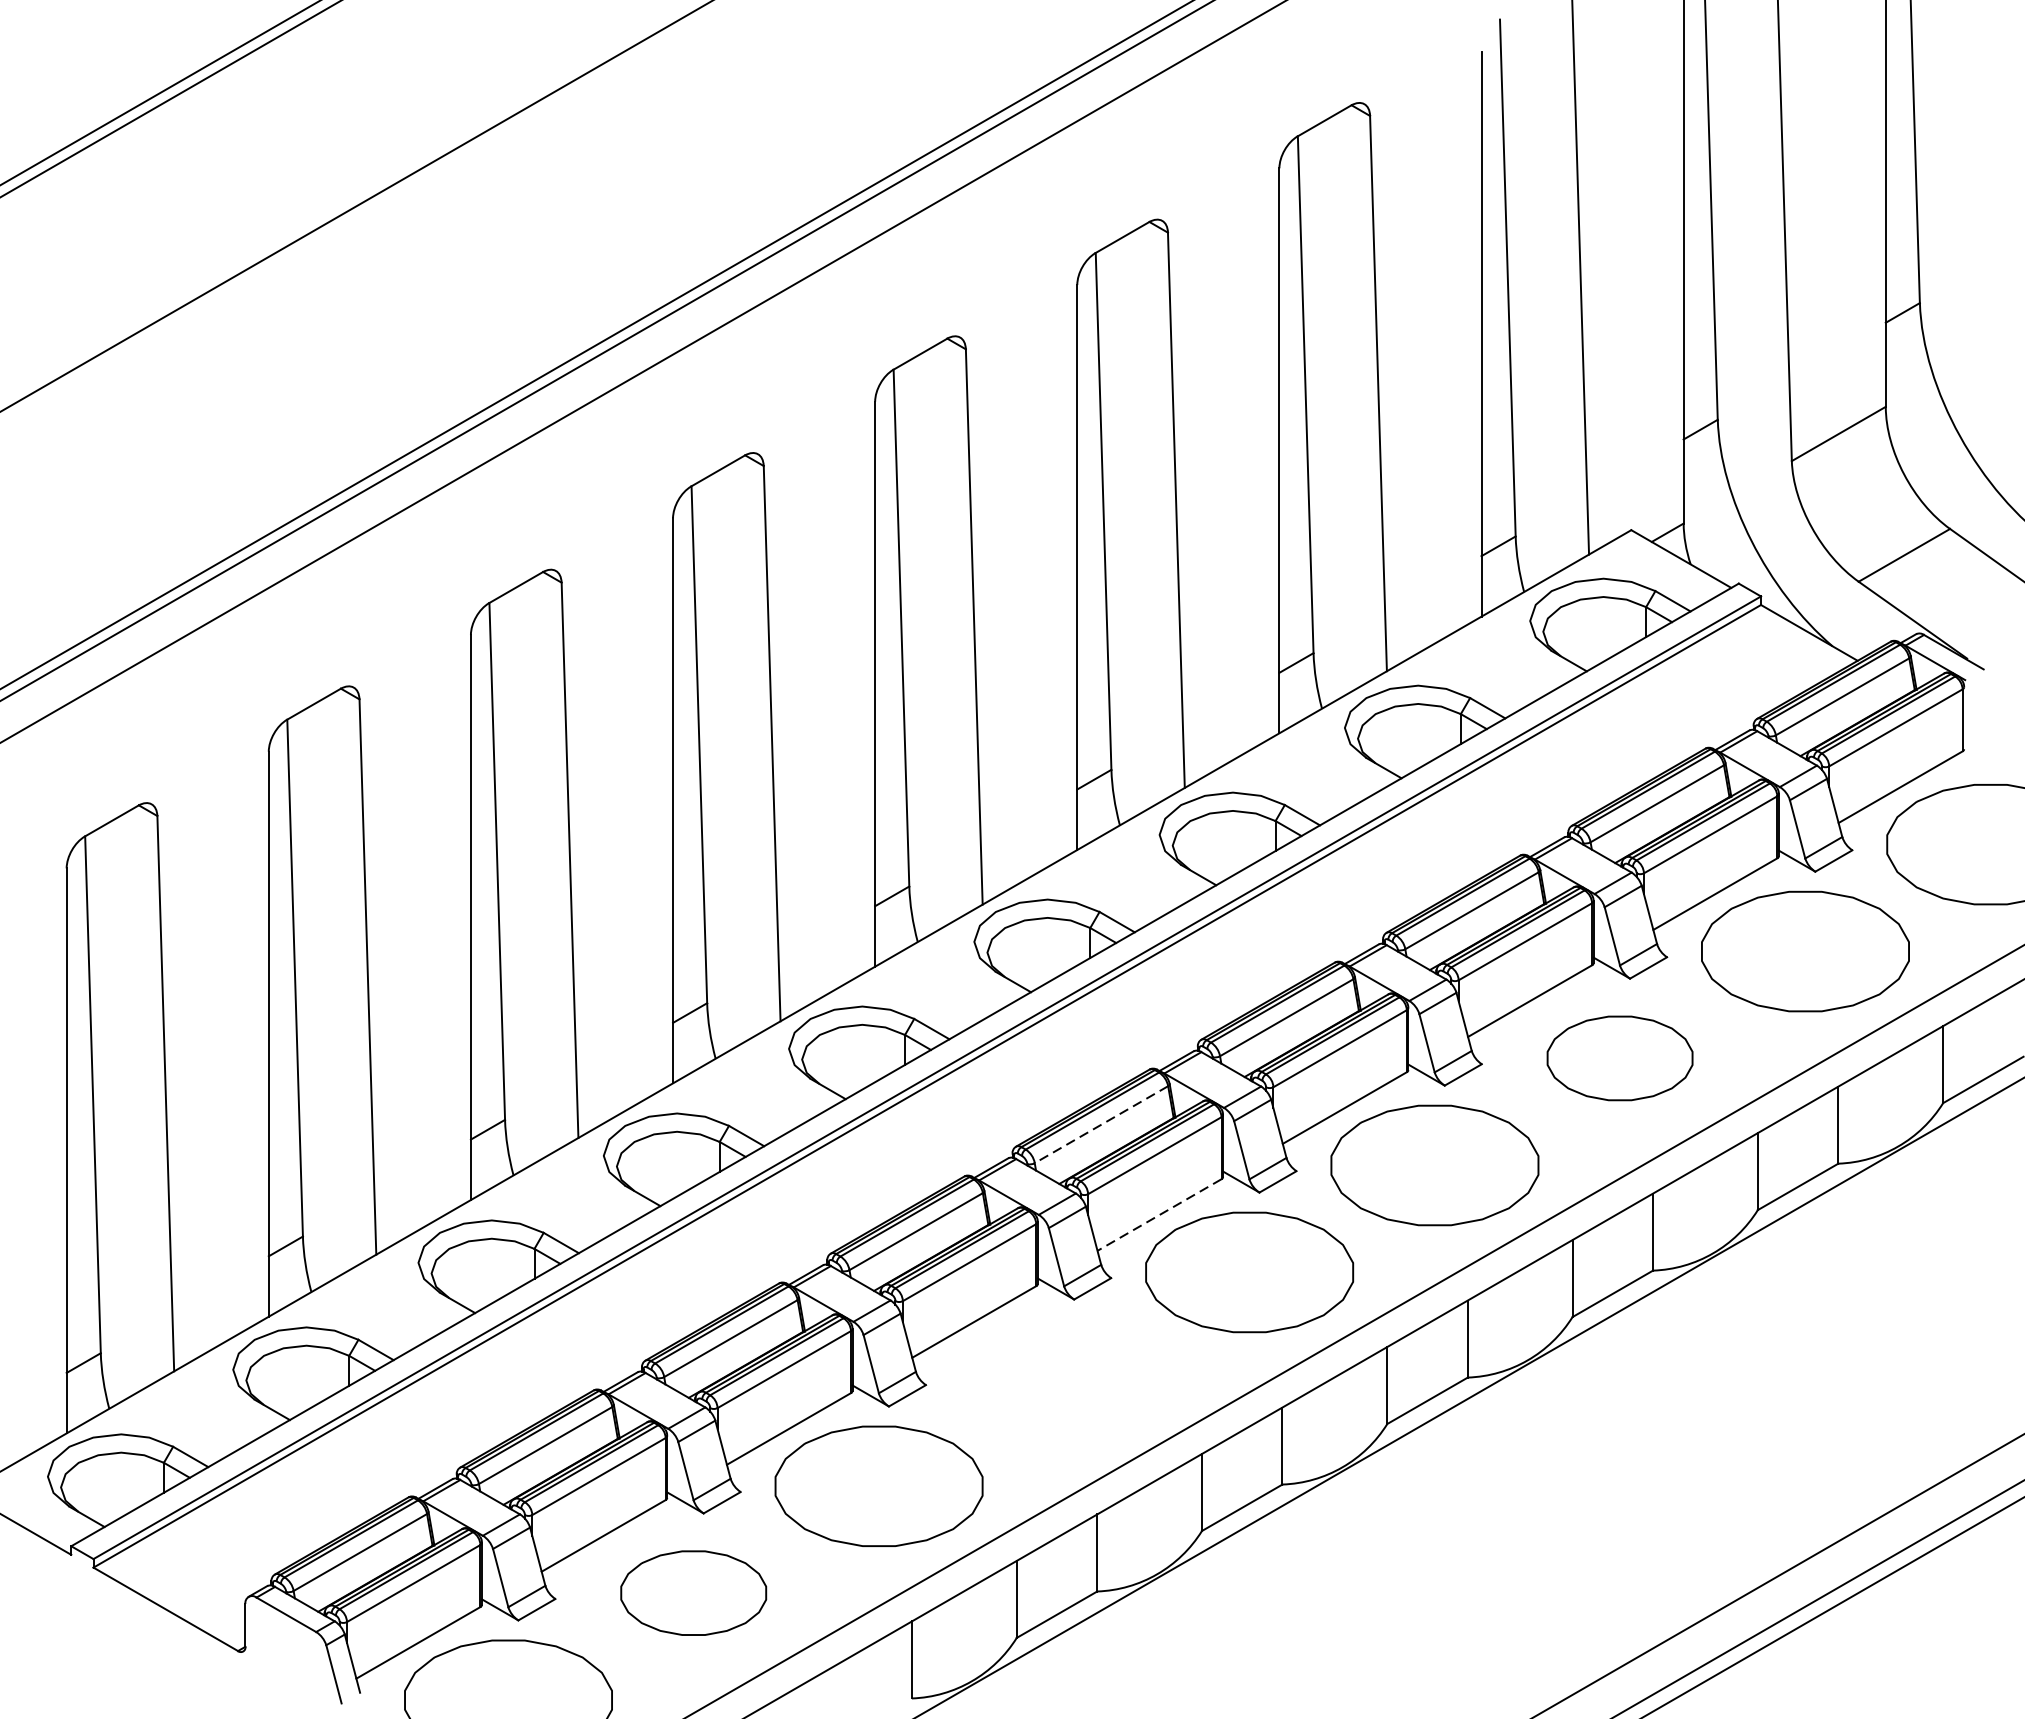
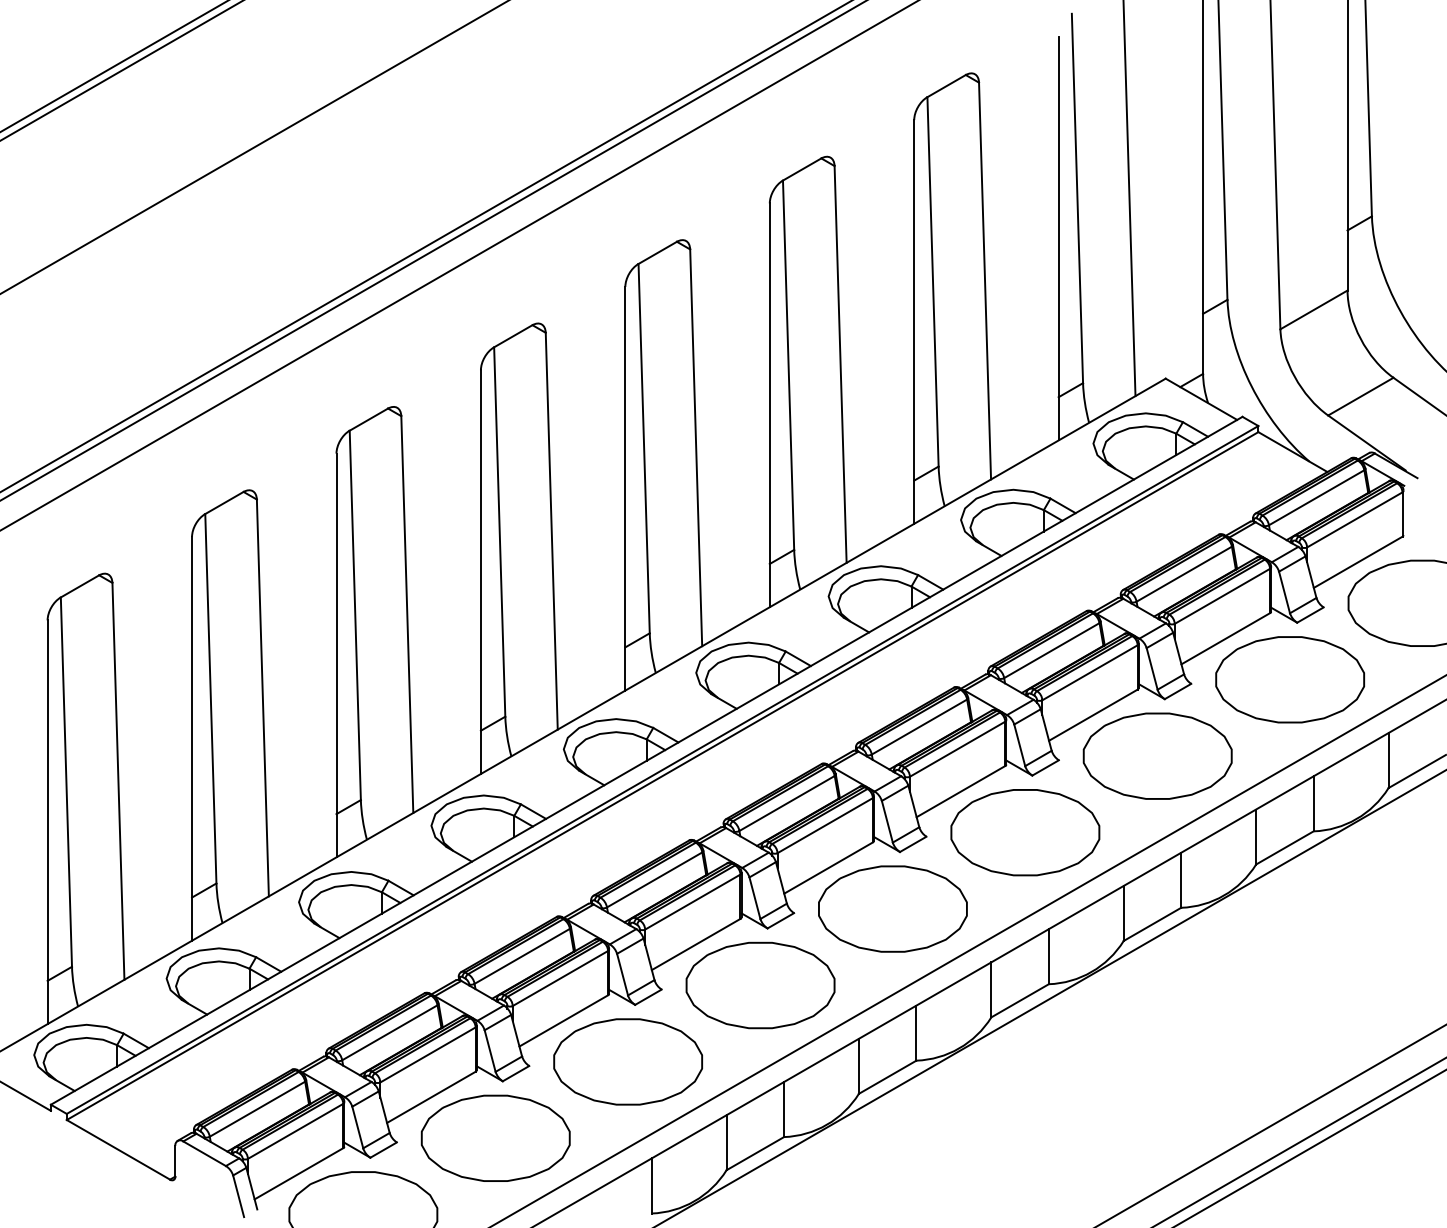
part: (1619, 1057) -> (1157, 755), size x1.43
line: (1100, 1124) -> (786, 803), dashed -> solid
line: (1159, 1215) -> (828, 868), dashed -> solid
part: (1064, 1379) -> (760, 985), added
part: (693, 1592) -> (495, 1137), size x1.43

